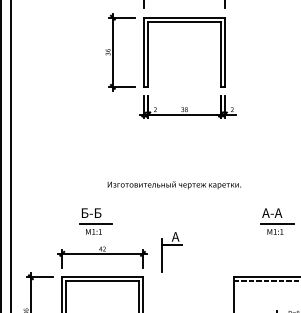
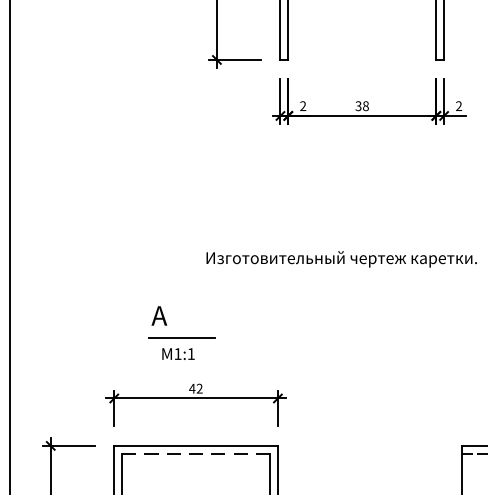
text: (90, 212) -> (171, 314), Б-Б -> А
part: (171, 245) -> (335, 381), removed
line: (102, 281) -> (195, 454), solid -> dashed

